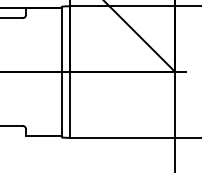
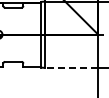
line: (121, 137) -> (71, 67), solid -> dashed

